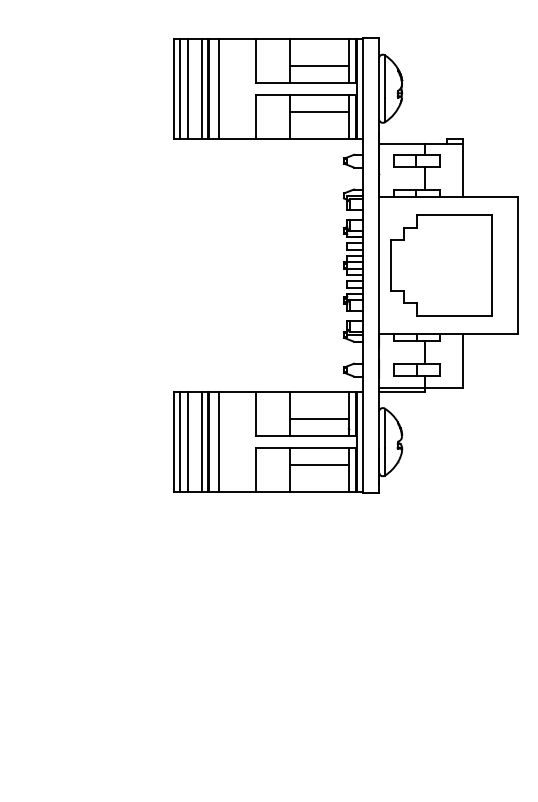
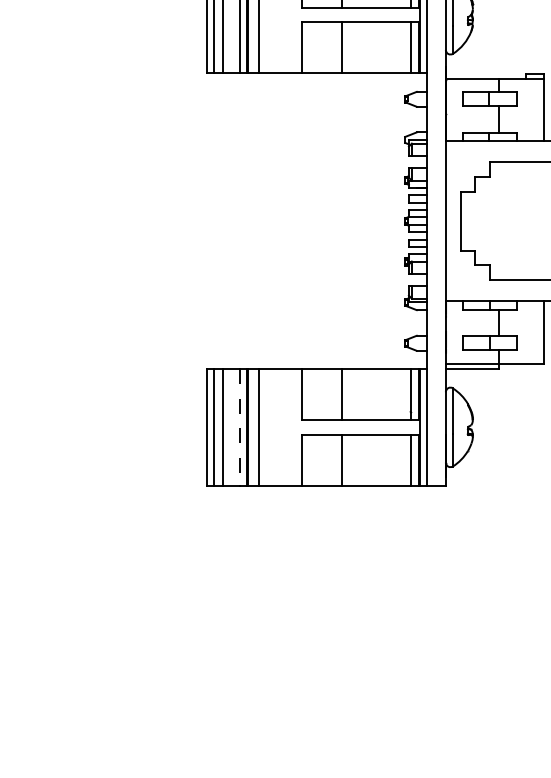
line: (319, 111) -> (376, 41), removed
line: (319, 419) -> (376, 400), removed
line: (202, 442) -> (239, 427), solid -> dashed
line: (319, 465) -> (376, 454), removed

